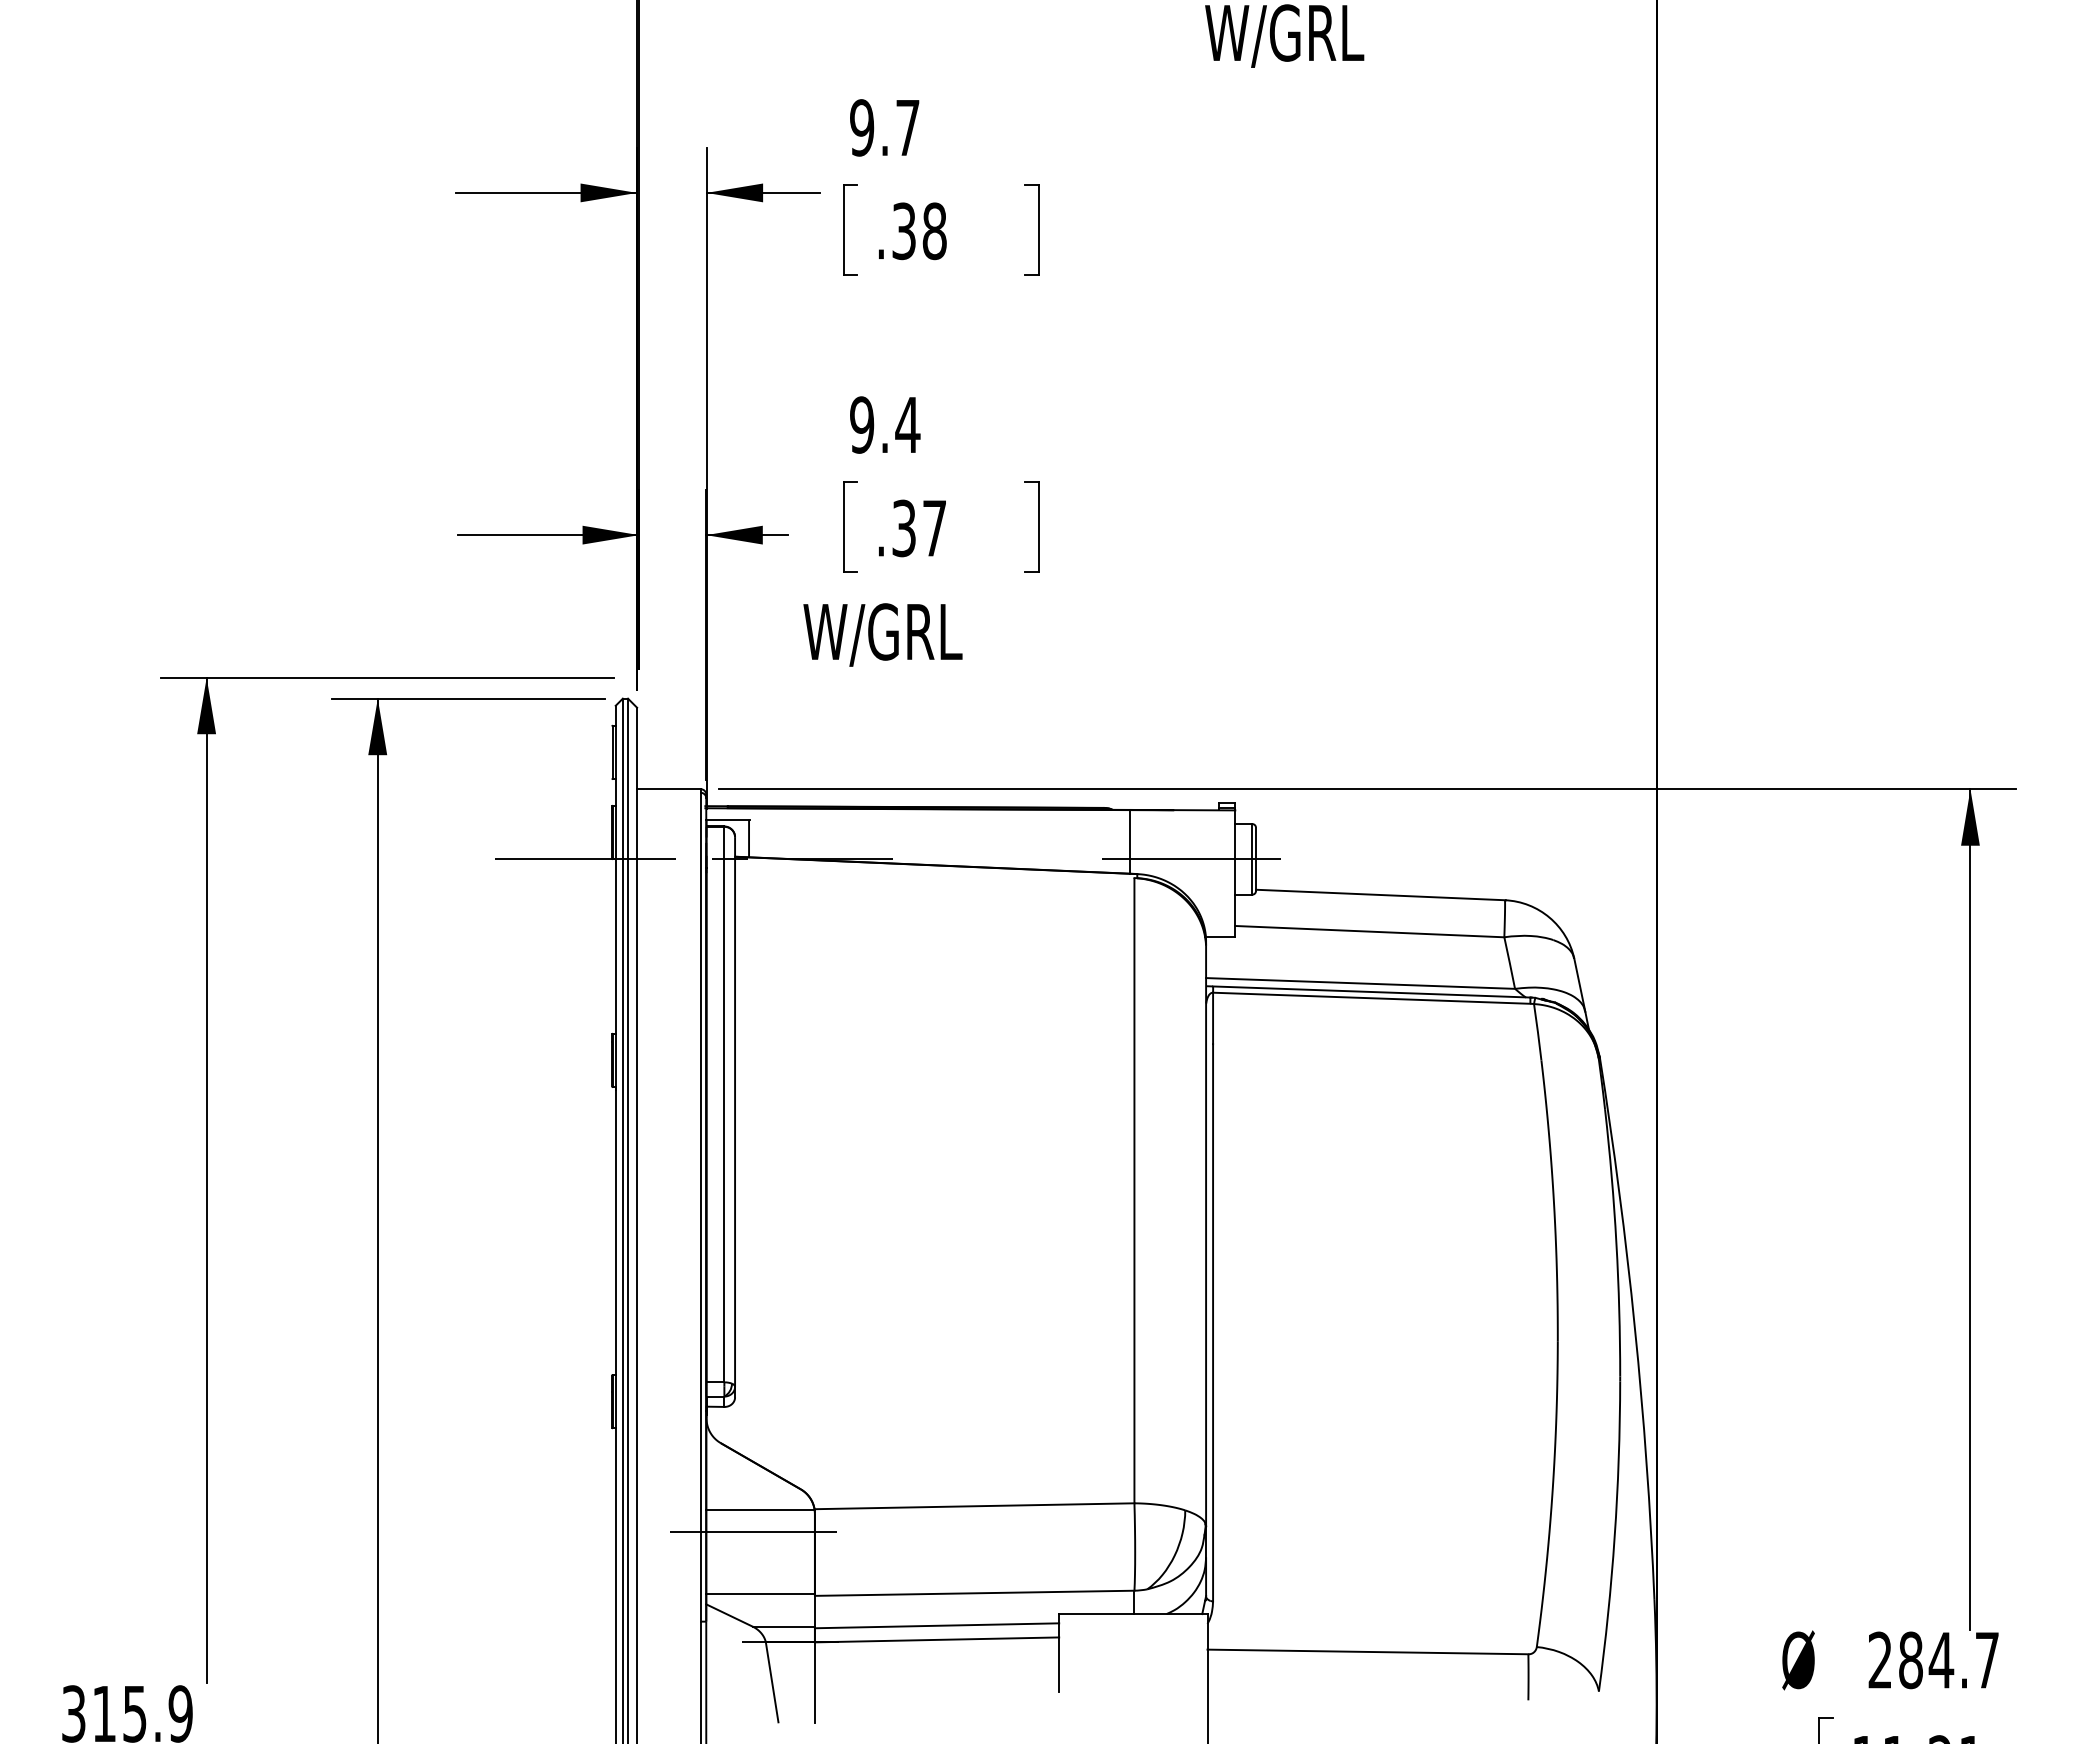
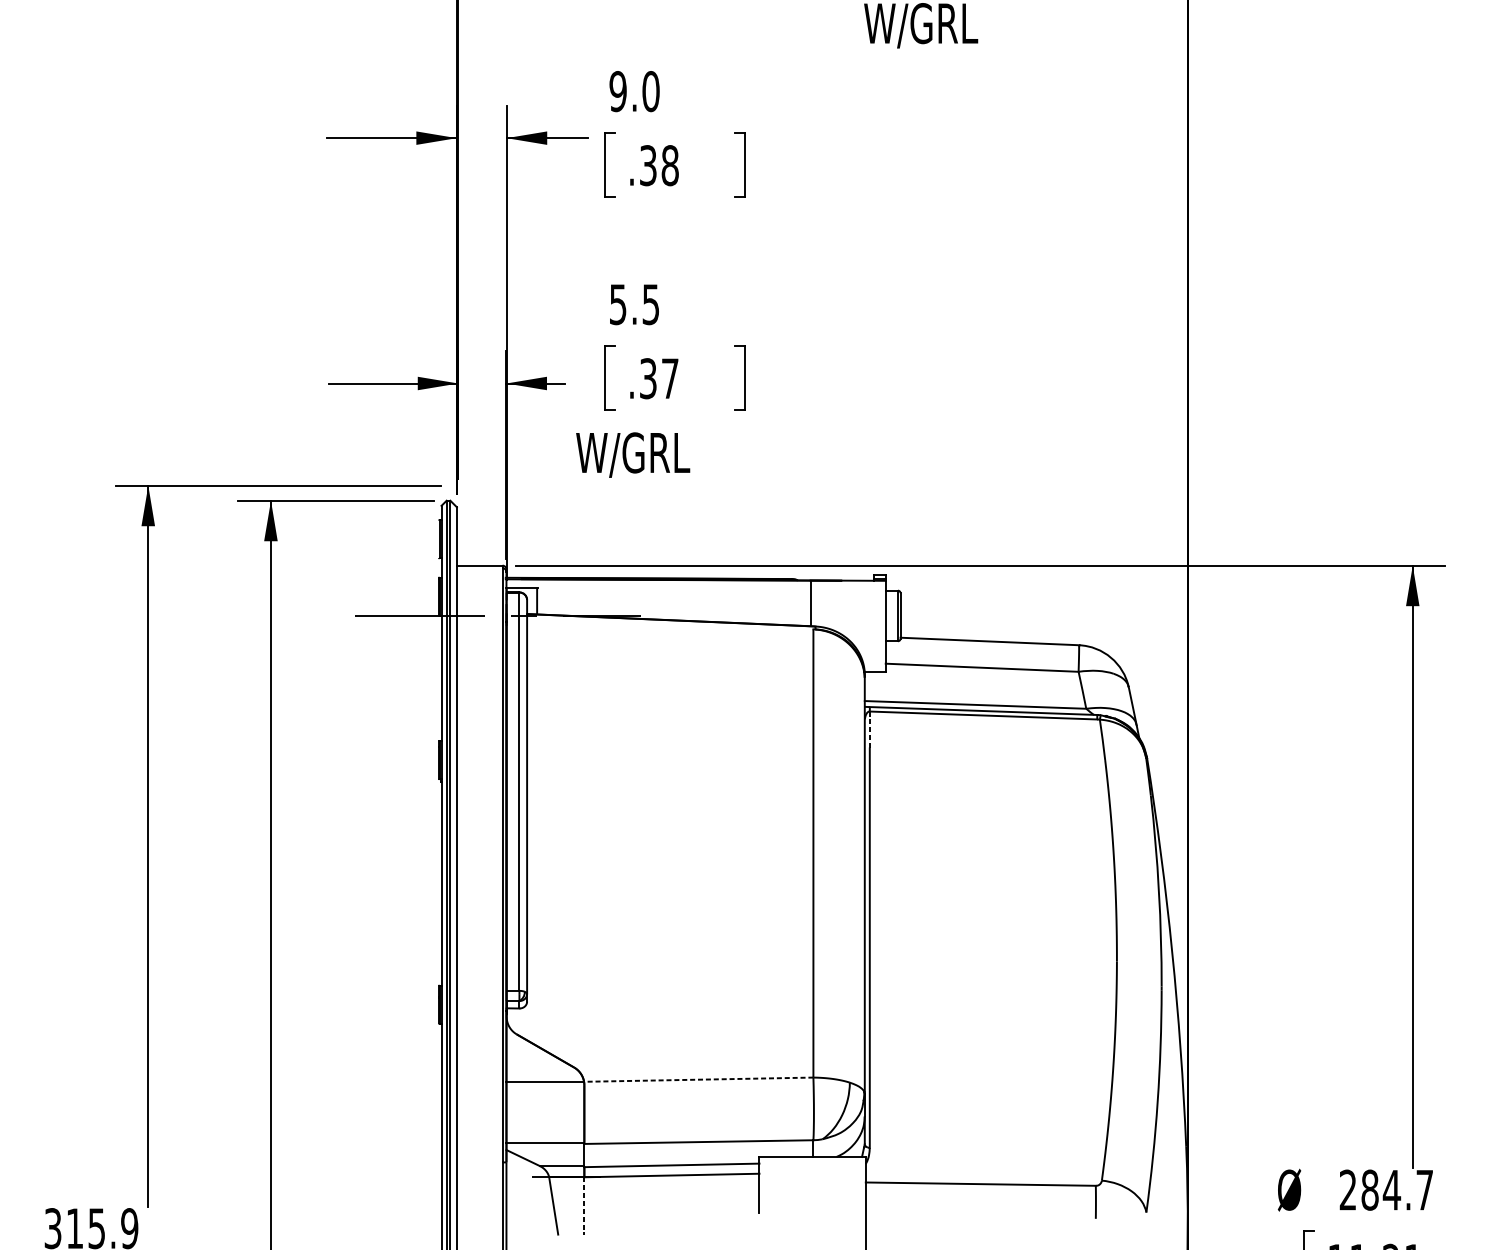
text: (908, 127) -> (651, 91), 9.7 -> 9.0
text: (885, 424) -> (634, 304), 9.4 -> 5.5
line: (1190, 859) -> (853, 616), removed
line: (1213, 1018) -> (870, 730), solid -> dashed
line: (974, 1506) -> (698, 1079), solid -> dashed
line: (753, 1531) -> (540, 1097), removed
line: (814, 1682) -> (584, 1206), solid -> dashed

